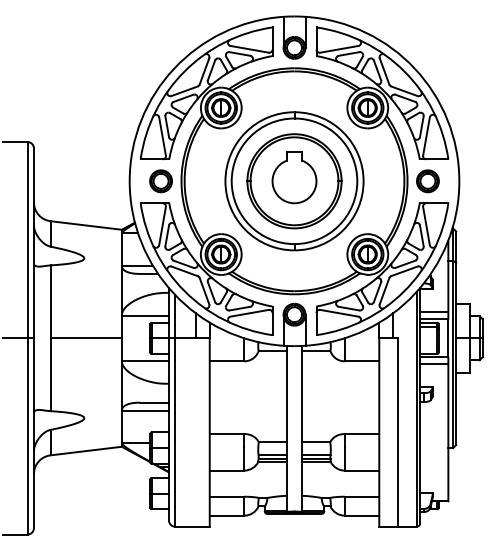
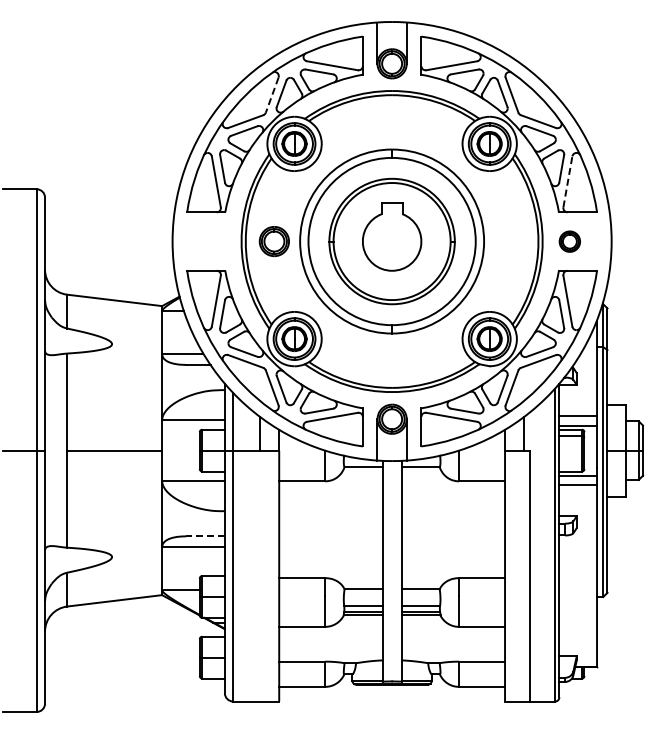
line: (204, 71) -> (272, 95), solid -> dashed
line: (426, 136) -> (567, 181), solid -> dashed
part: (160, 181) -> (273, 241), moved
part: (427, 181) -> (569, 241), size x0.7
line: (154, 402) -> (205, 536), solid -> dashed

